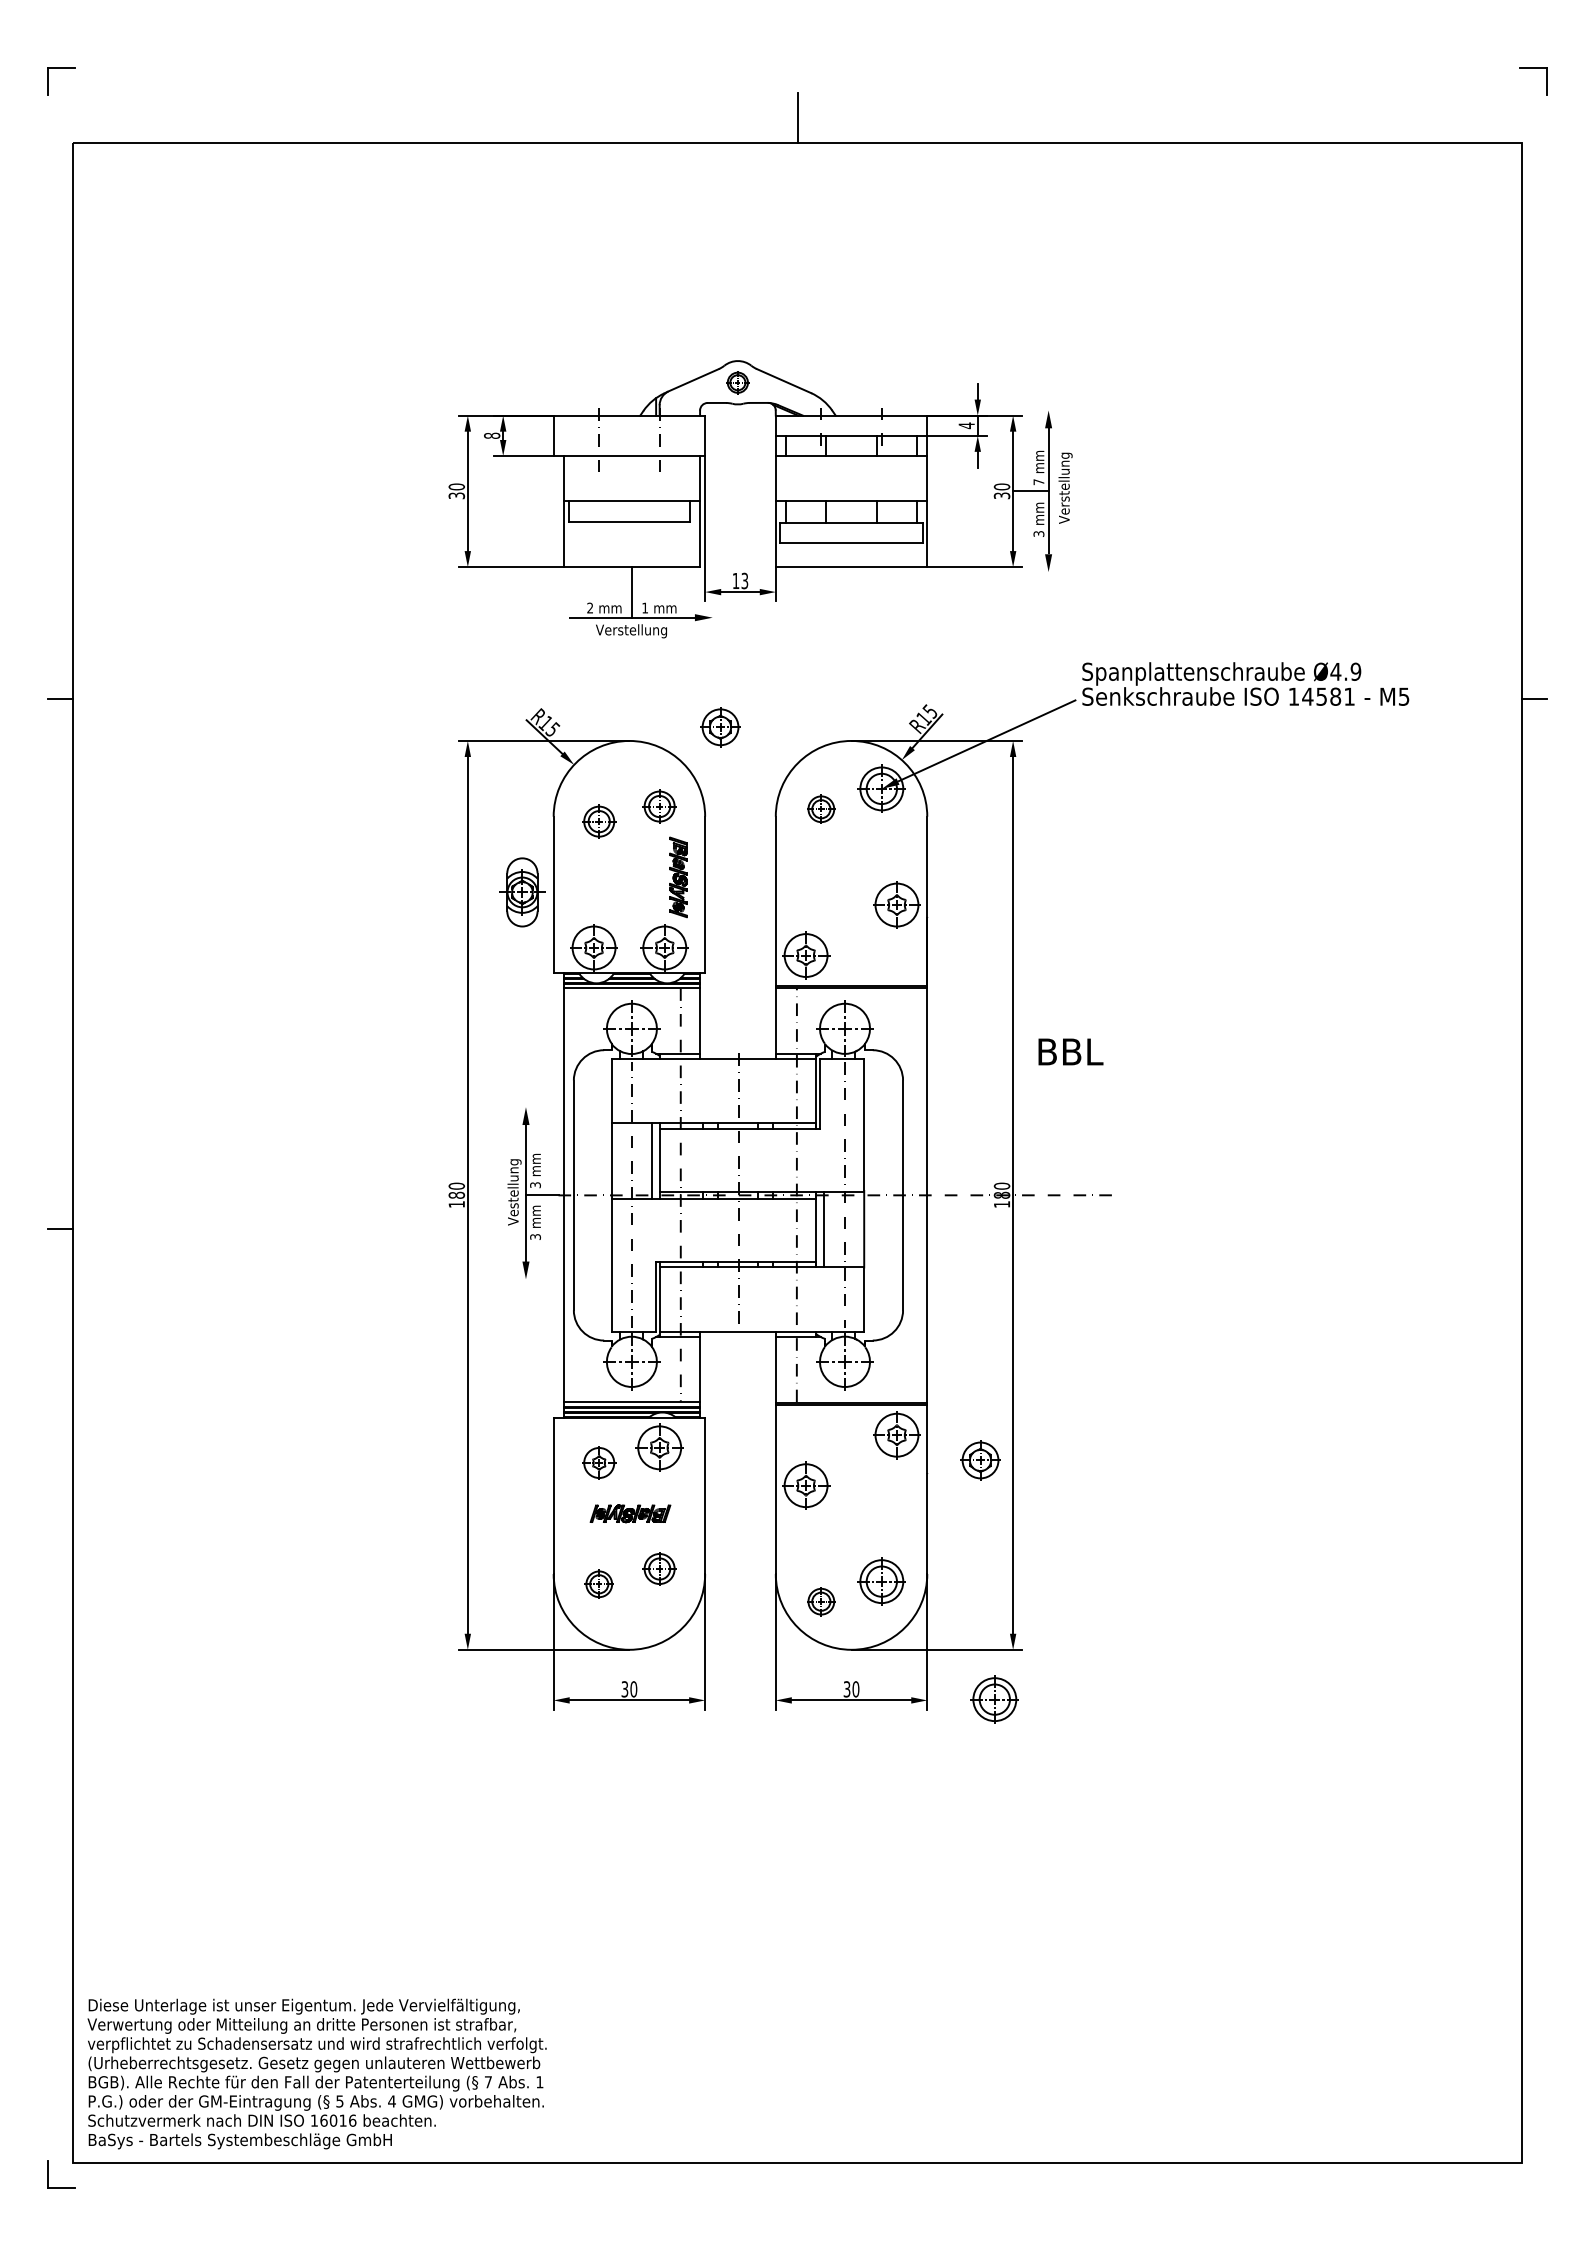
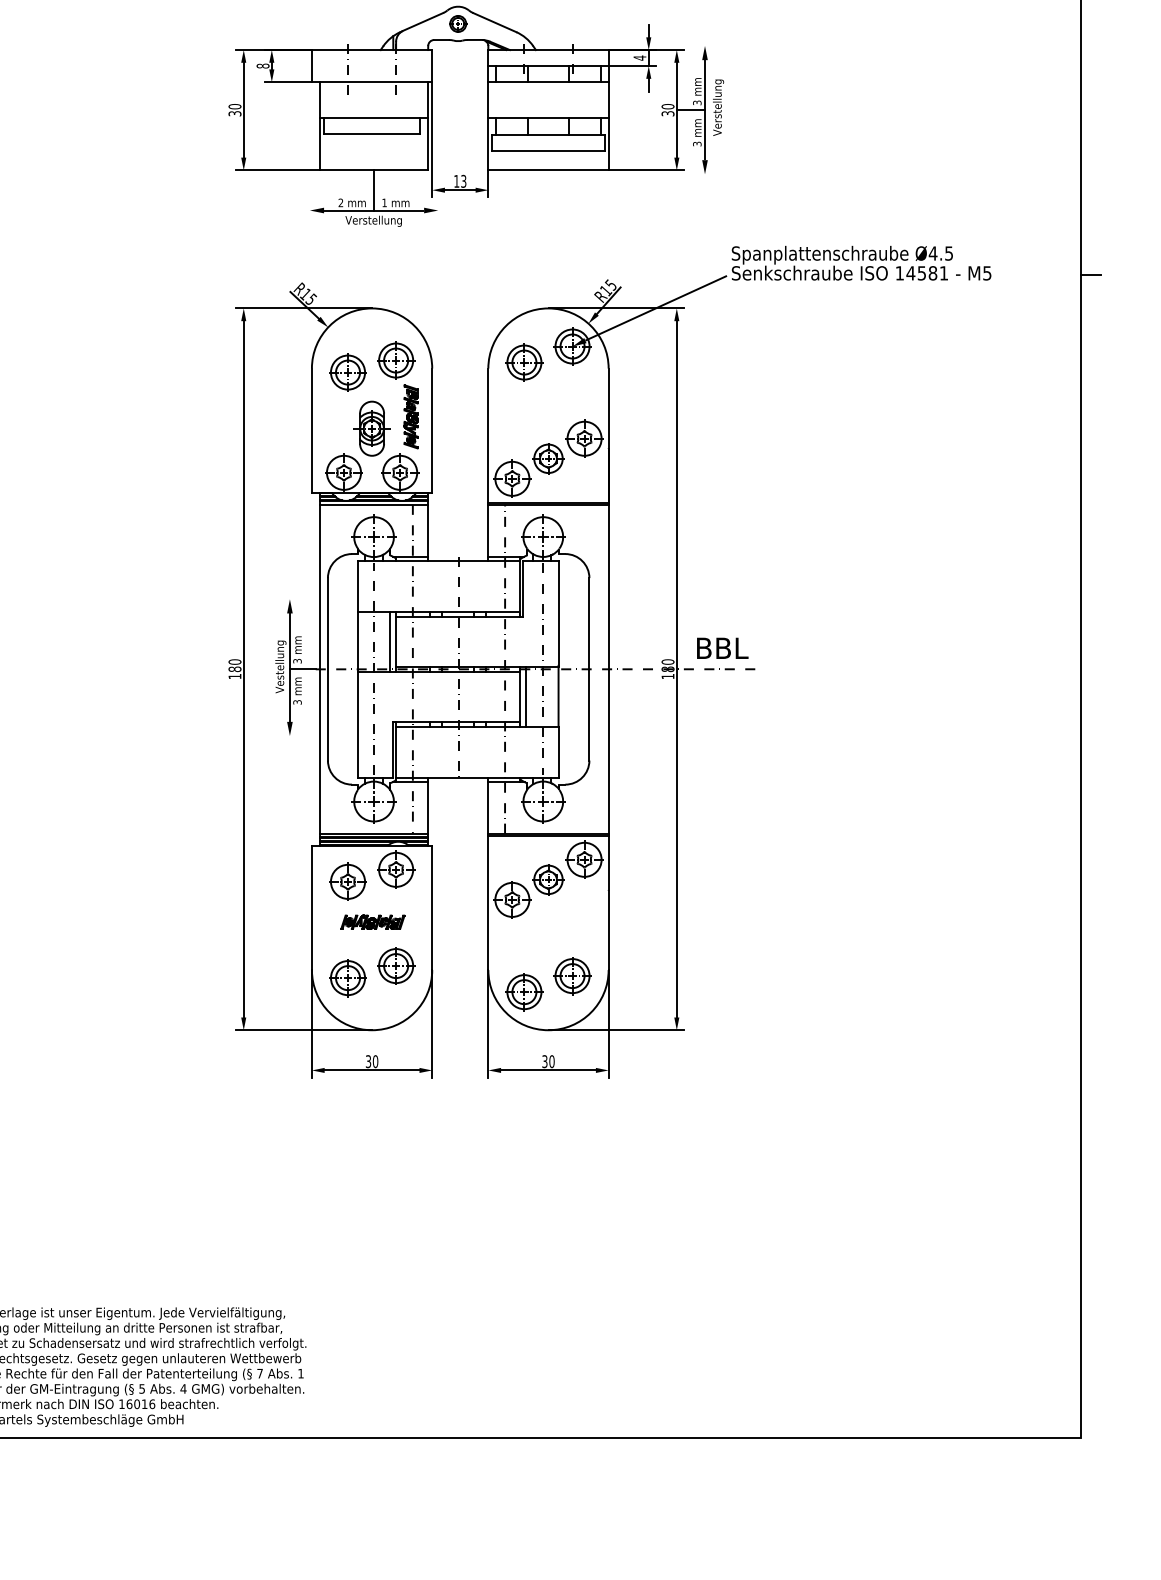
text: (1038, 482) -> (696, 103), 7 -> 3
fill: (559, 617) -> (316, 210), added
text: (1355, 671) -> (948, 253), Ø4.9 -> Ø4.5
part: (720, 727) -> (548, 458), moved
part: (659, 806) -> (395, 360), size x1.43
part: (821, 809) -> (524, 362), size x1.67
part: (599, 821) -> (348, 372), size x1.43
part: (522, 892) -> (372, 428), moved
text: (1070, 1051) -> (722, 647), moved
part: (980, 1460) -> (548, 879), moved
part: (599, 1462) -> (348, 881), size x1.43
part: (659, 1568) -> (395, 965), size x1.43
part: (599, 1584) -> (348, 978), size x1.67
part: (821, 1601) -> (524, 991), size x1.67
part: (994, 1699) -> (662, 1069), removed

